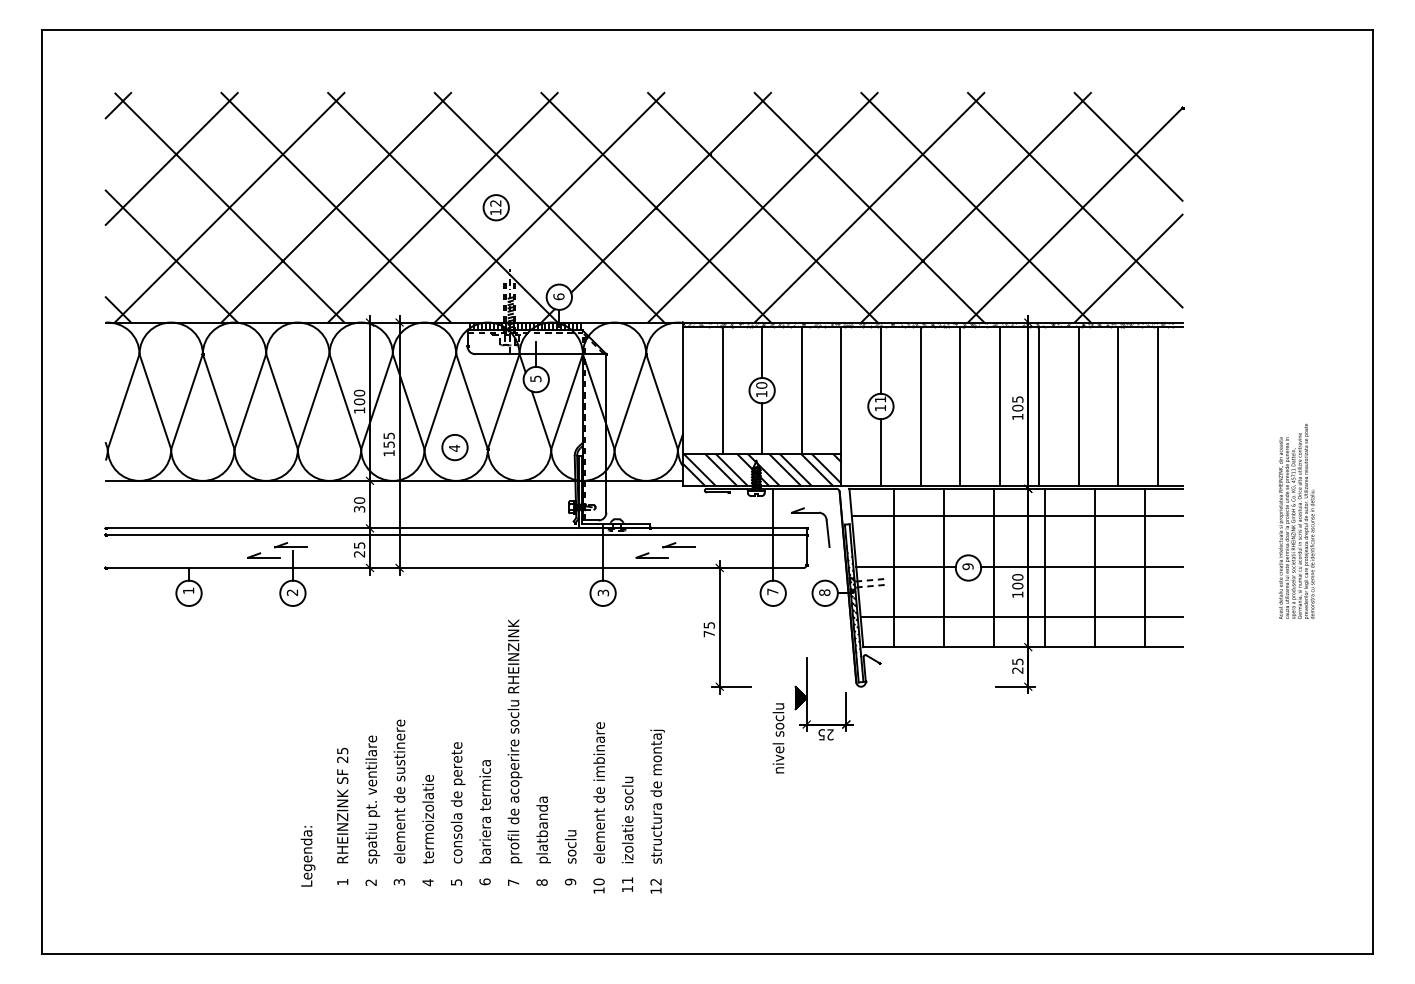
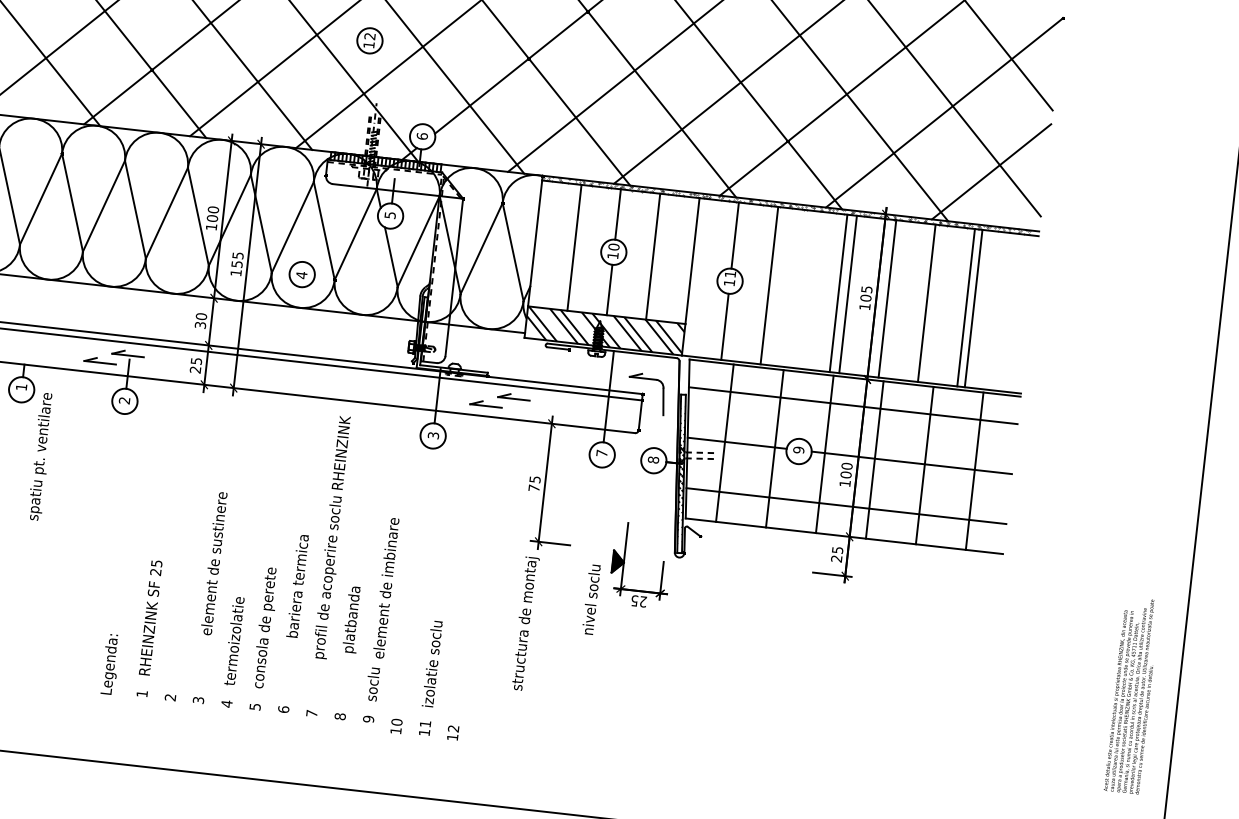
line: (960, 406) -> (838, 293), moved
line: (1158, 406) -> (974, 308), moved
text: (1296, 521) -> (1131, 695), moved
text: (514, 741) -> (332, 537), moved
text: (399, 791) -> (213, 563), moved
text: (598, 792) -> (385, 587), moved
text: (657, 796) -> (525, 623), moved
text: (372, 799) -> (40, 456), moved
text: (484, 811) -> (296, 585), moved
text: (543, 829) -> (352, 619), moved

